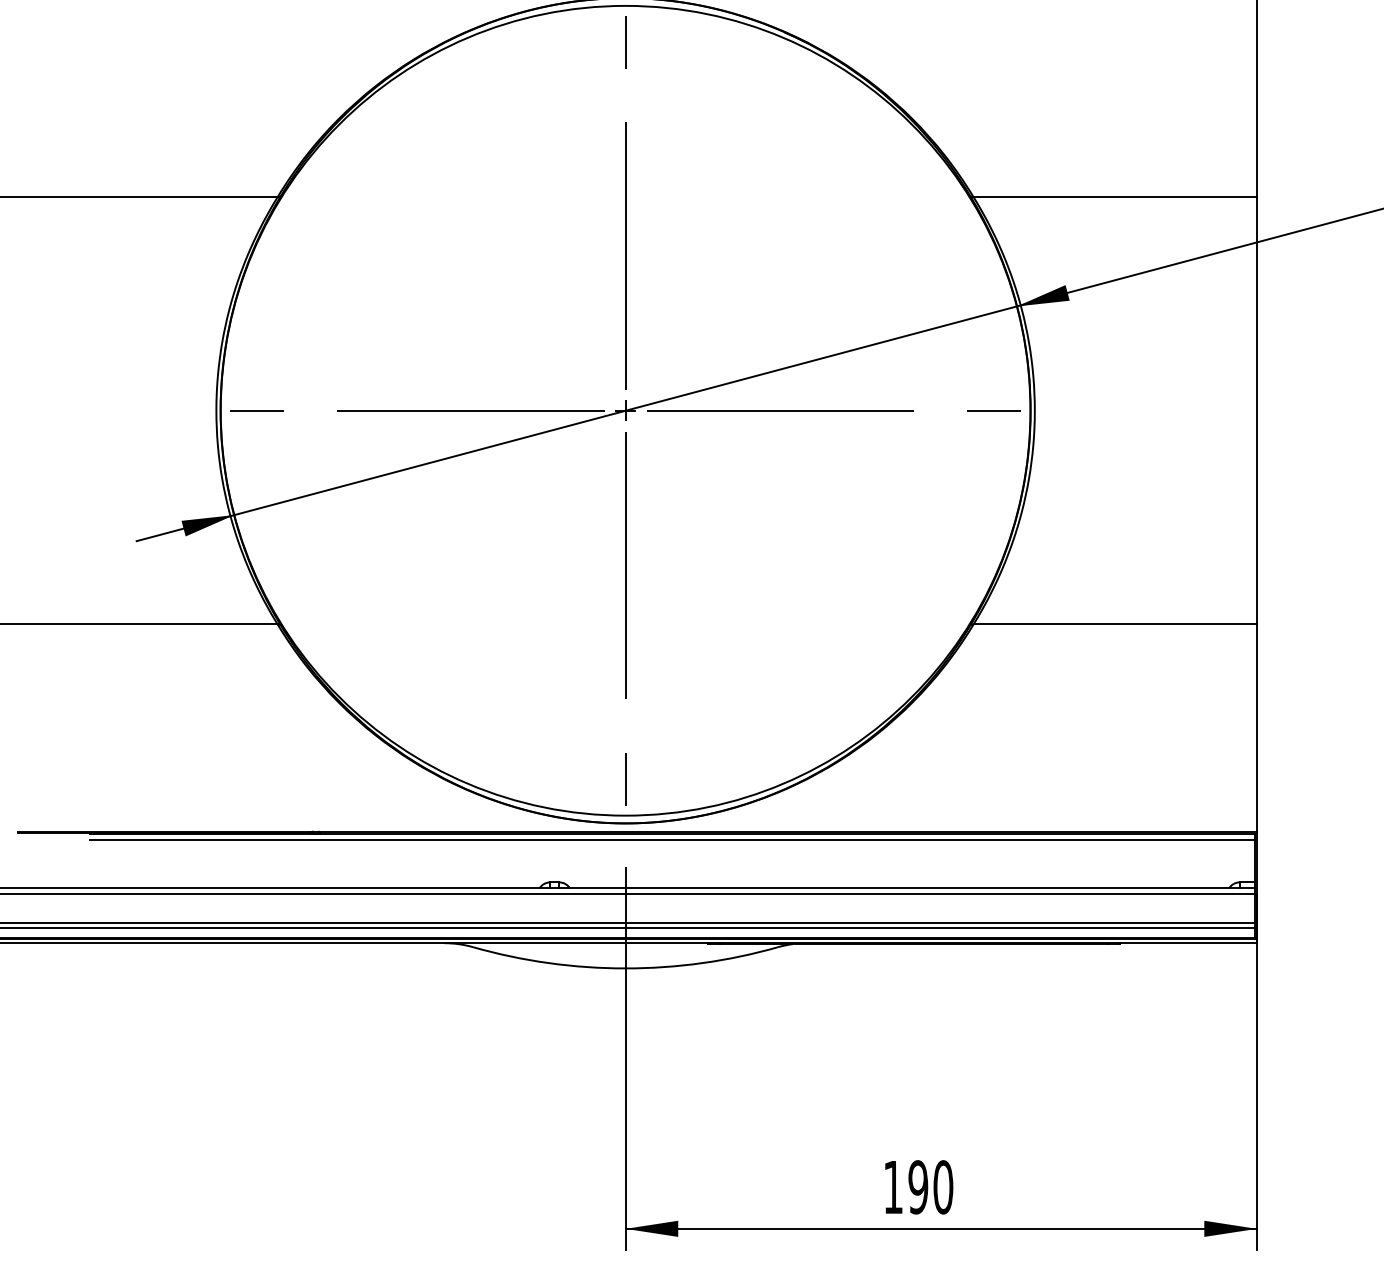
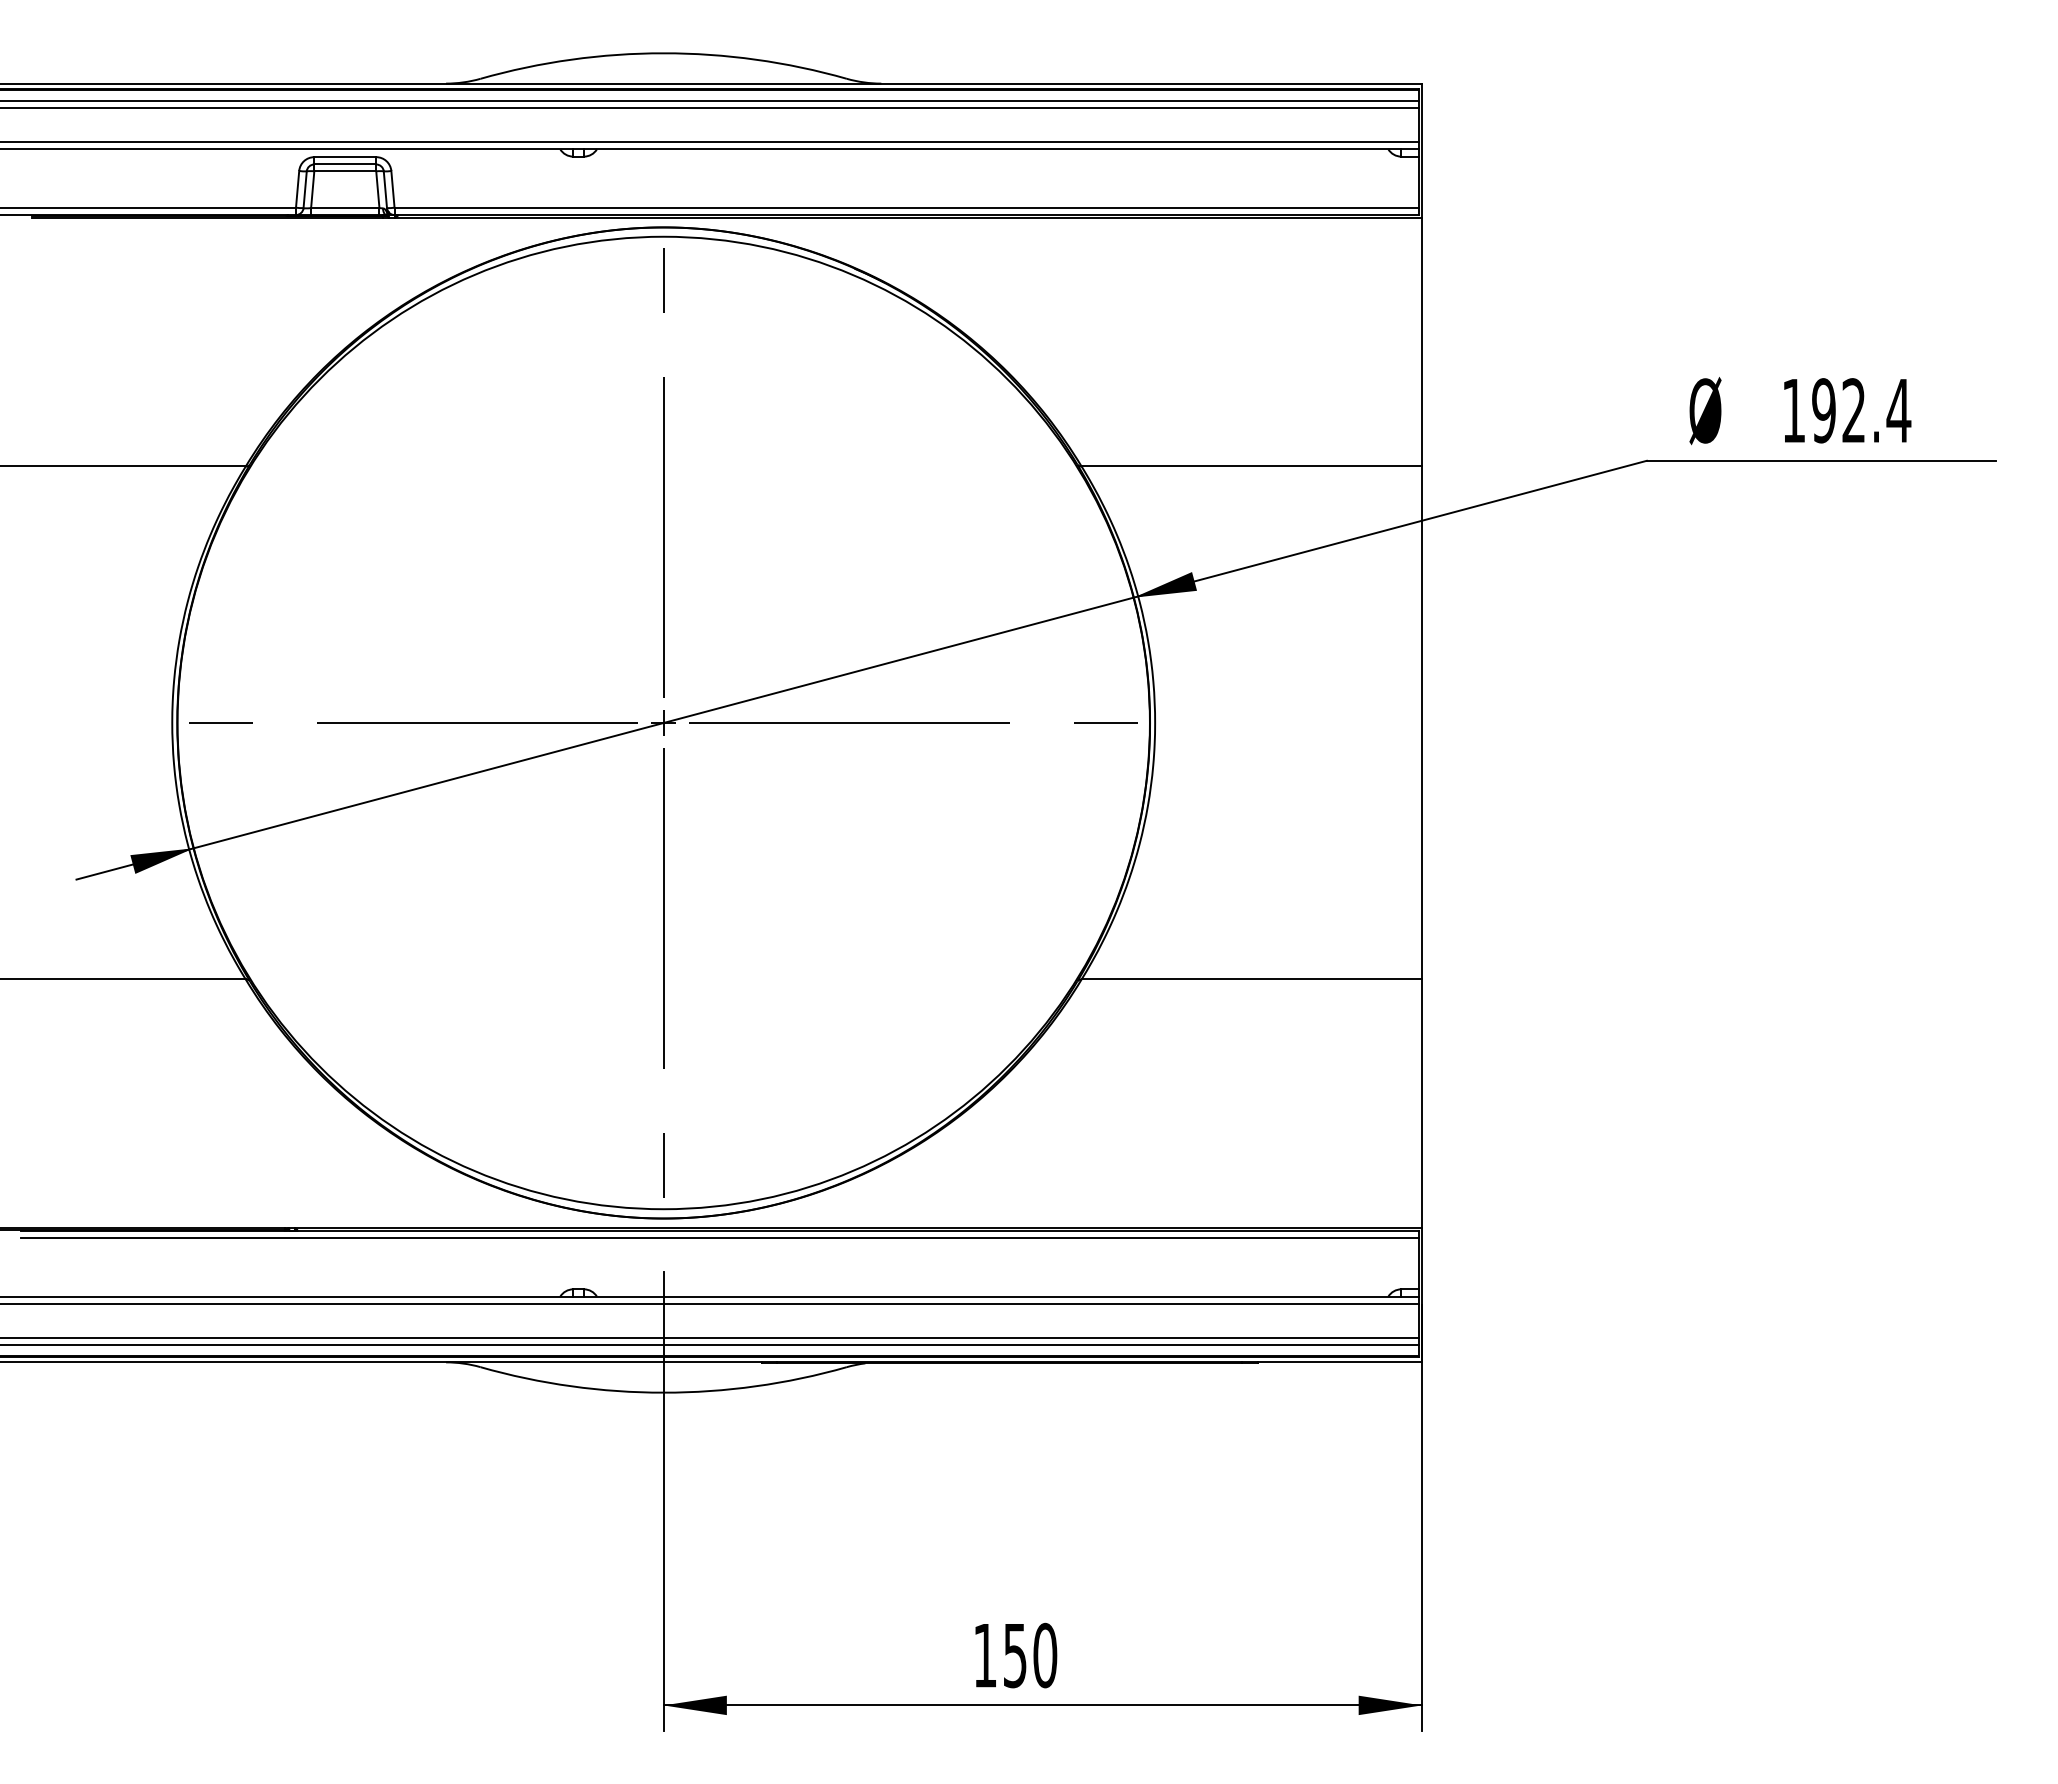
text: (917, 1186) -> (1014, 1654), 190 -> 150

